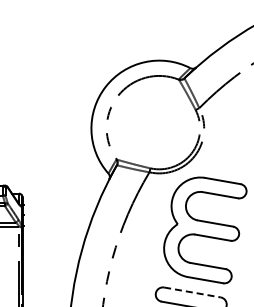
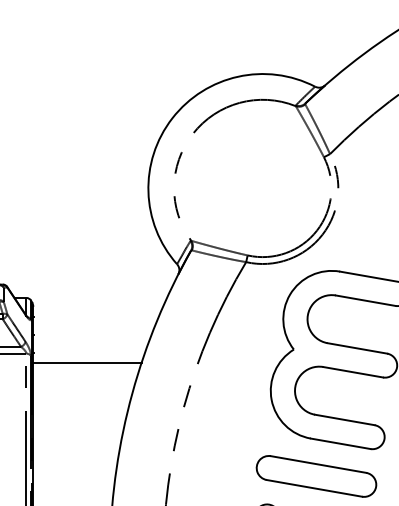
line: (55, 232) -> (87, 363), added
line: (192, 292) -> (318, 464), dashed -> solid

